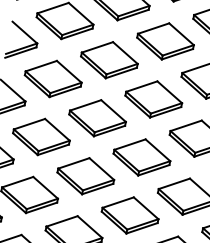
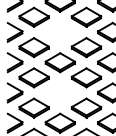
part: (108, 58) -> (59, 31), removed
part: (84, 174) -> (59, 92), removed

